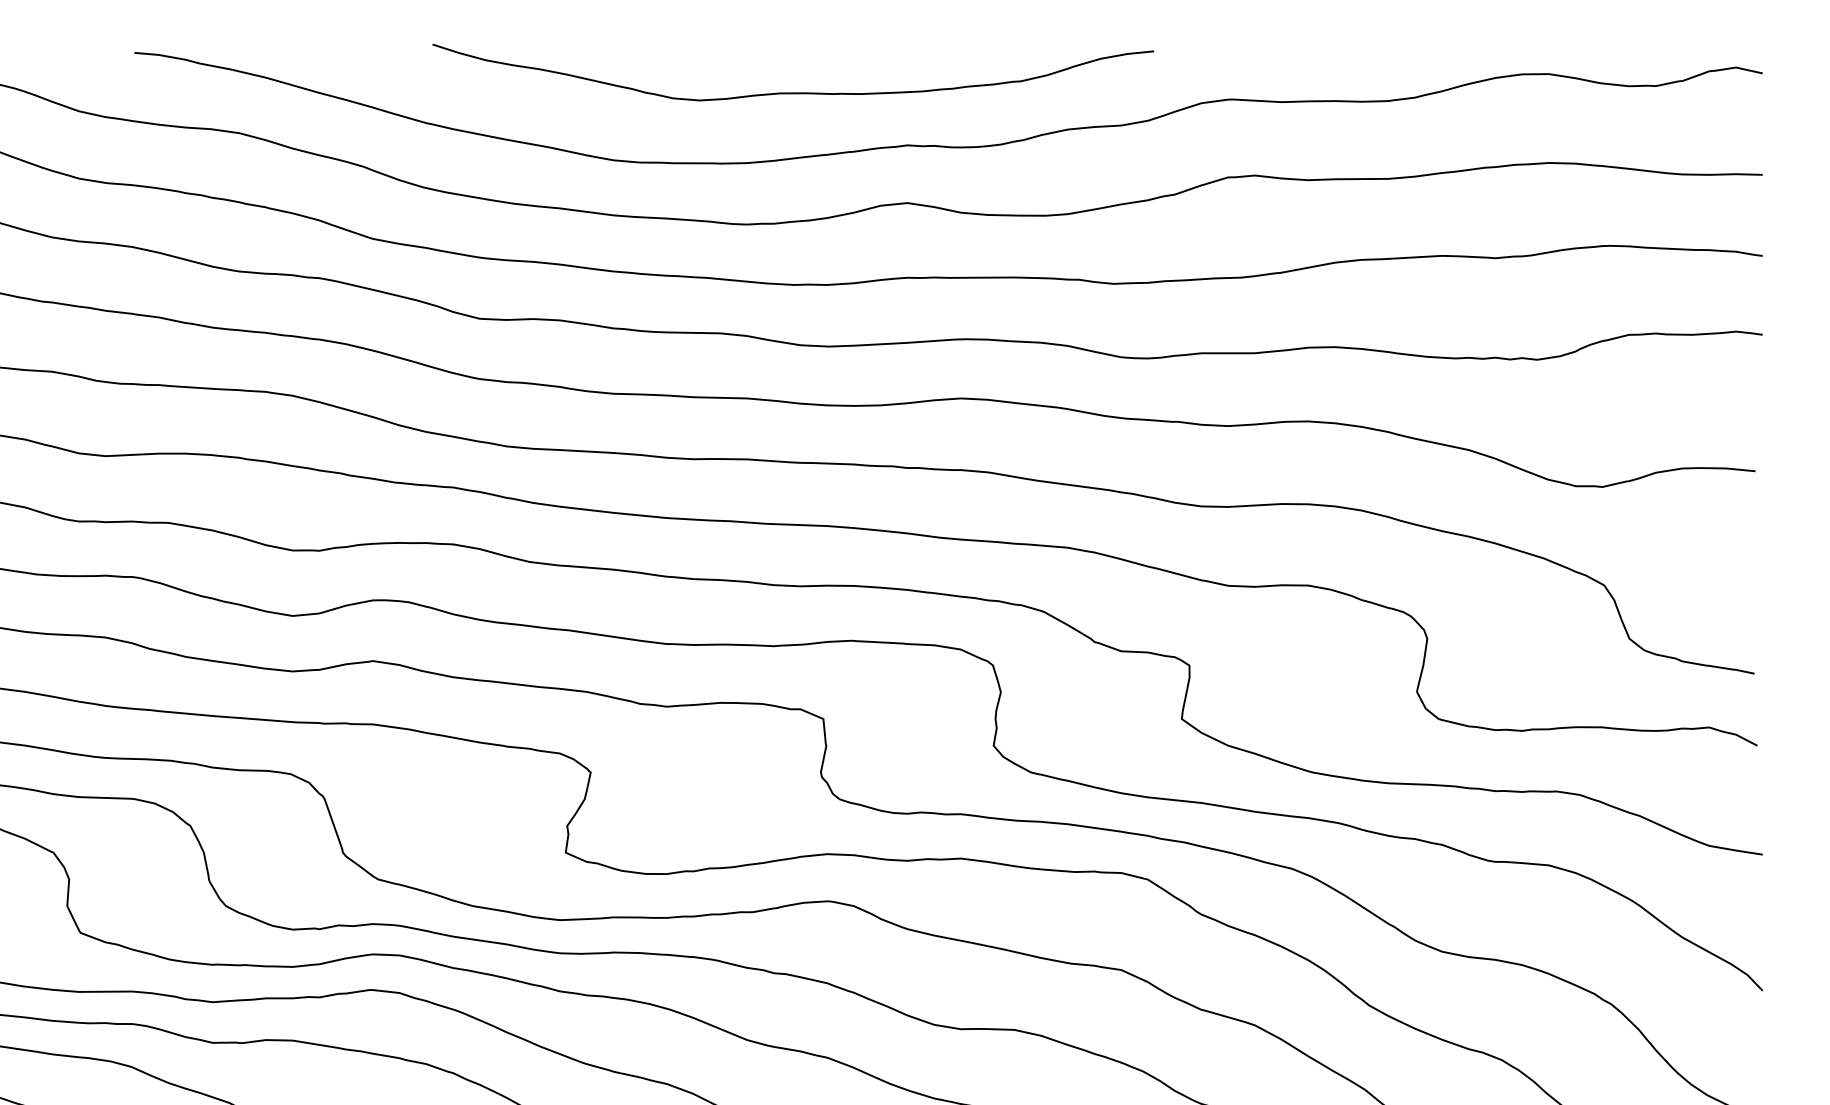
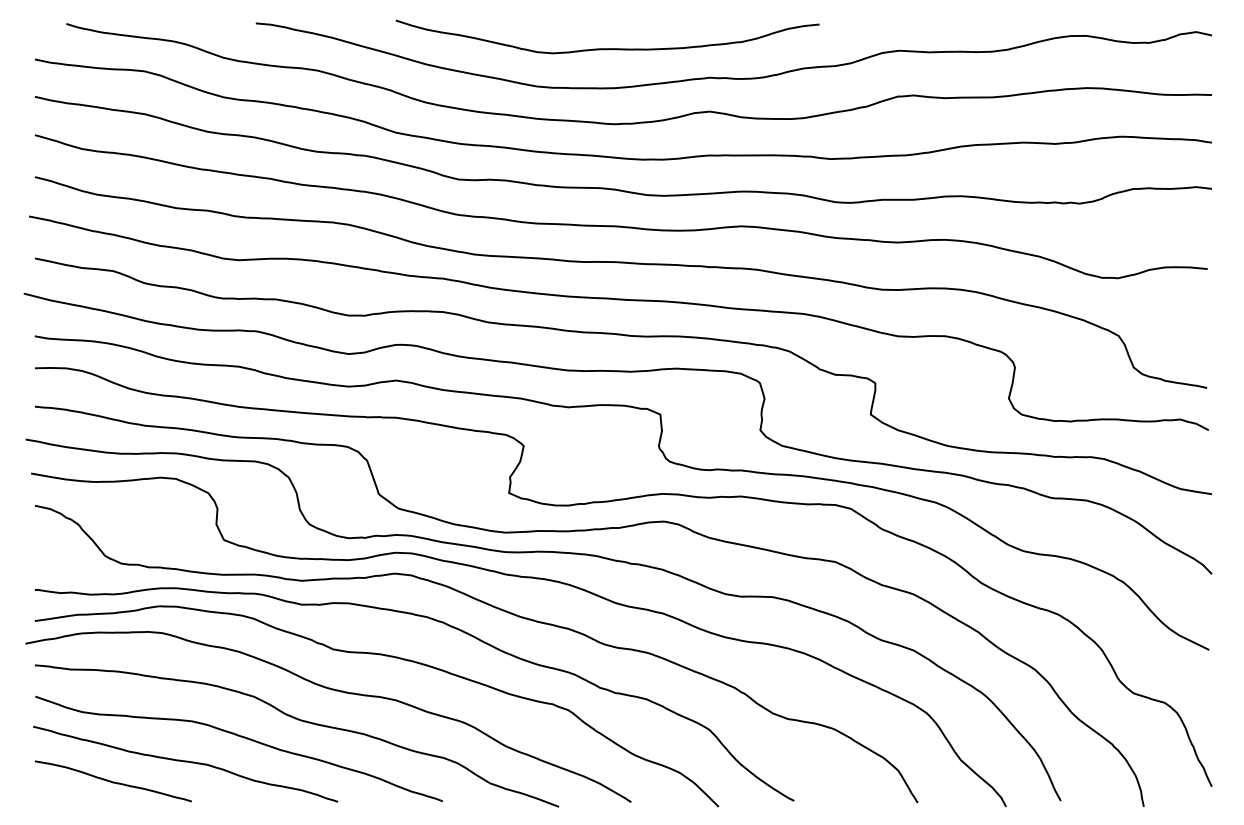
curve: (792, 92) -> (607, 48), moved

